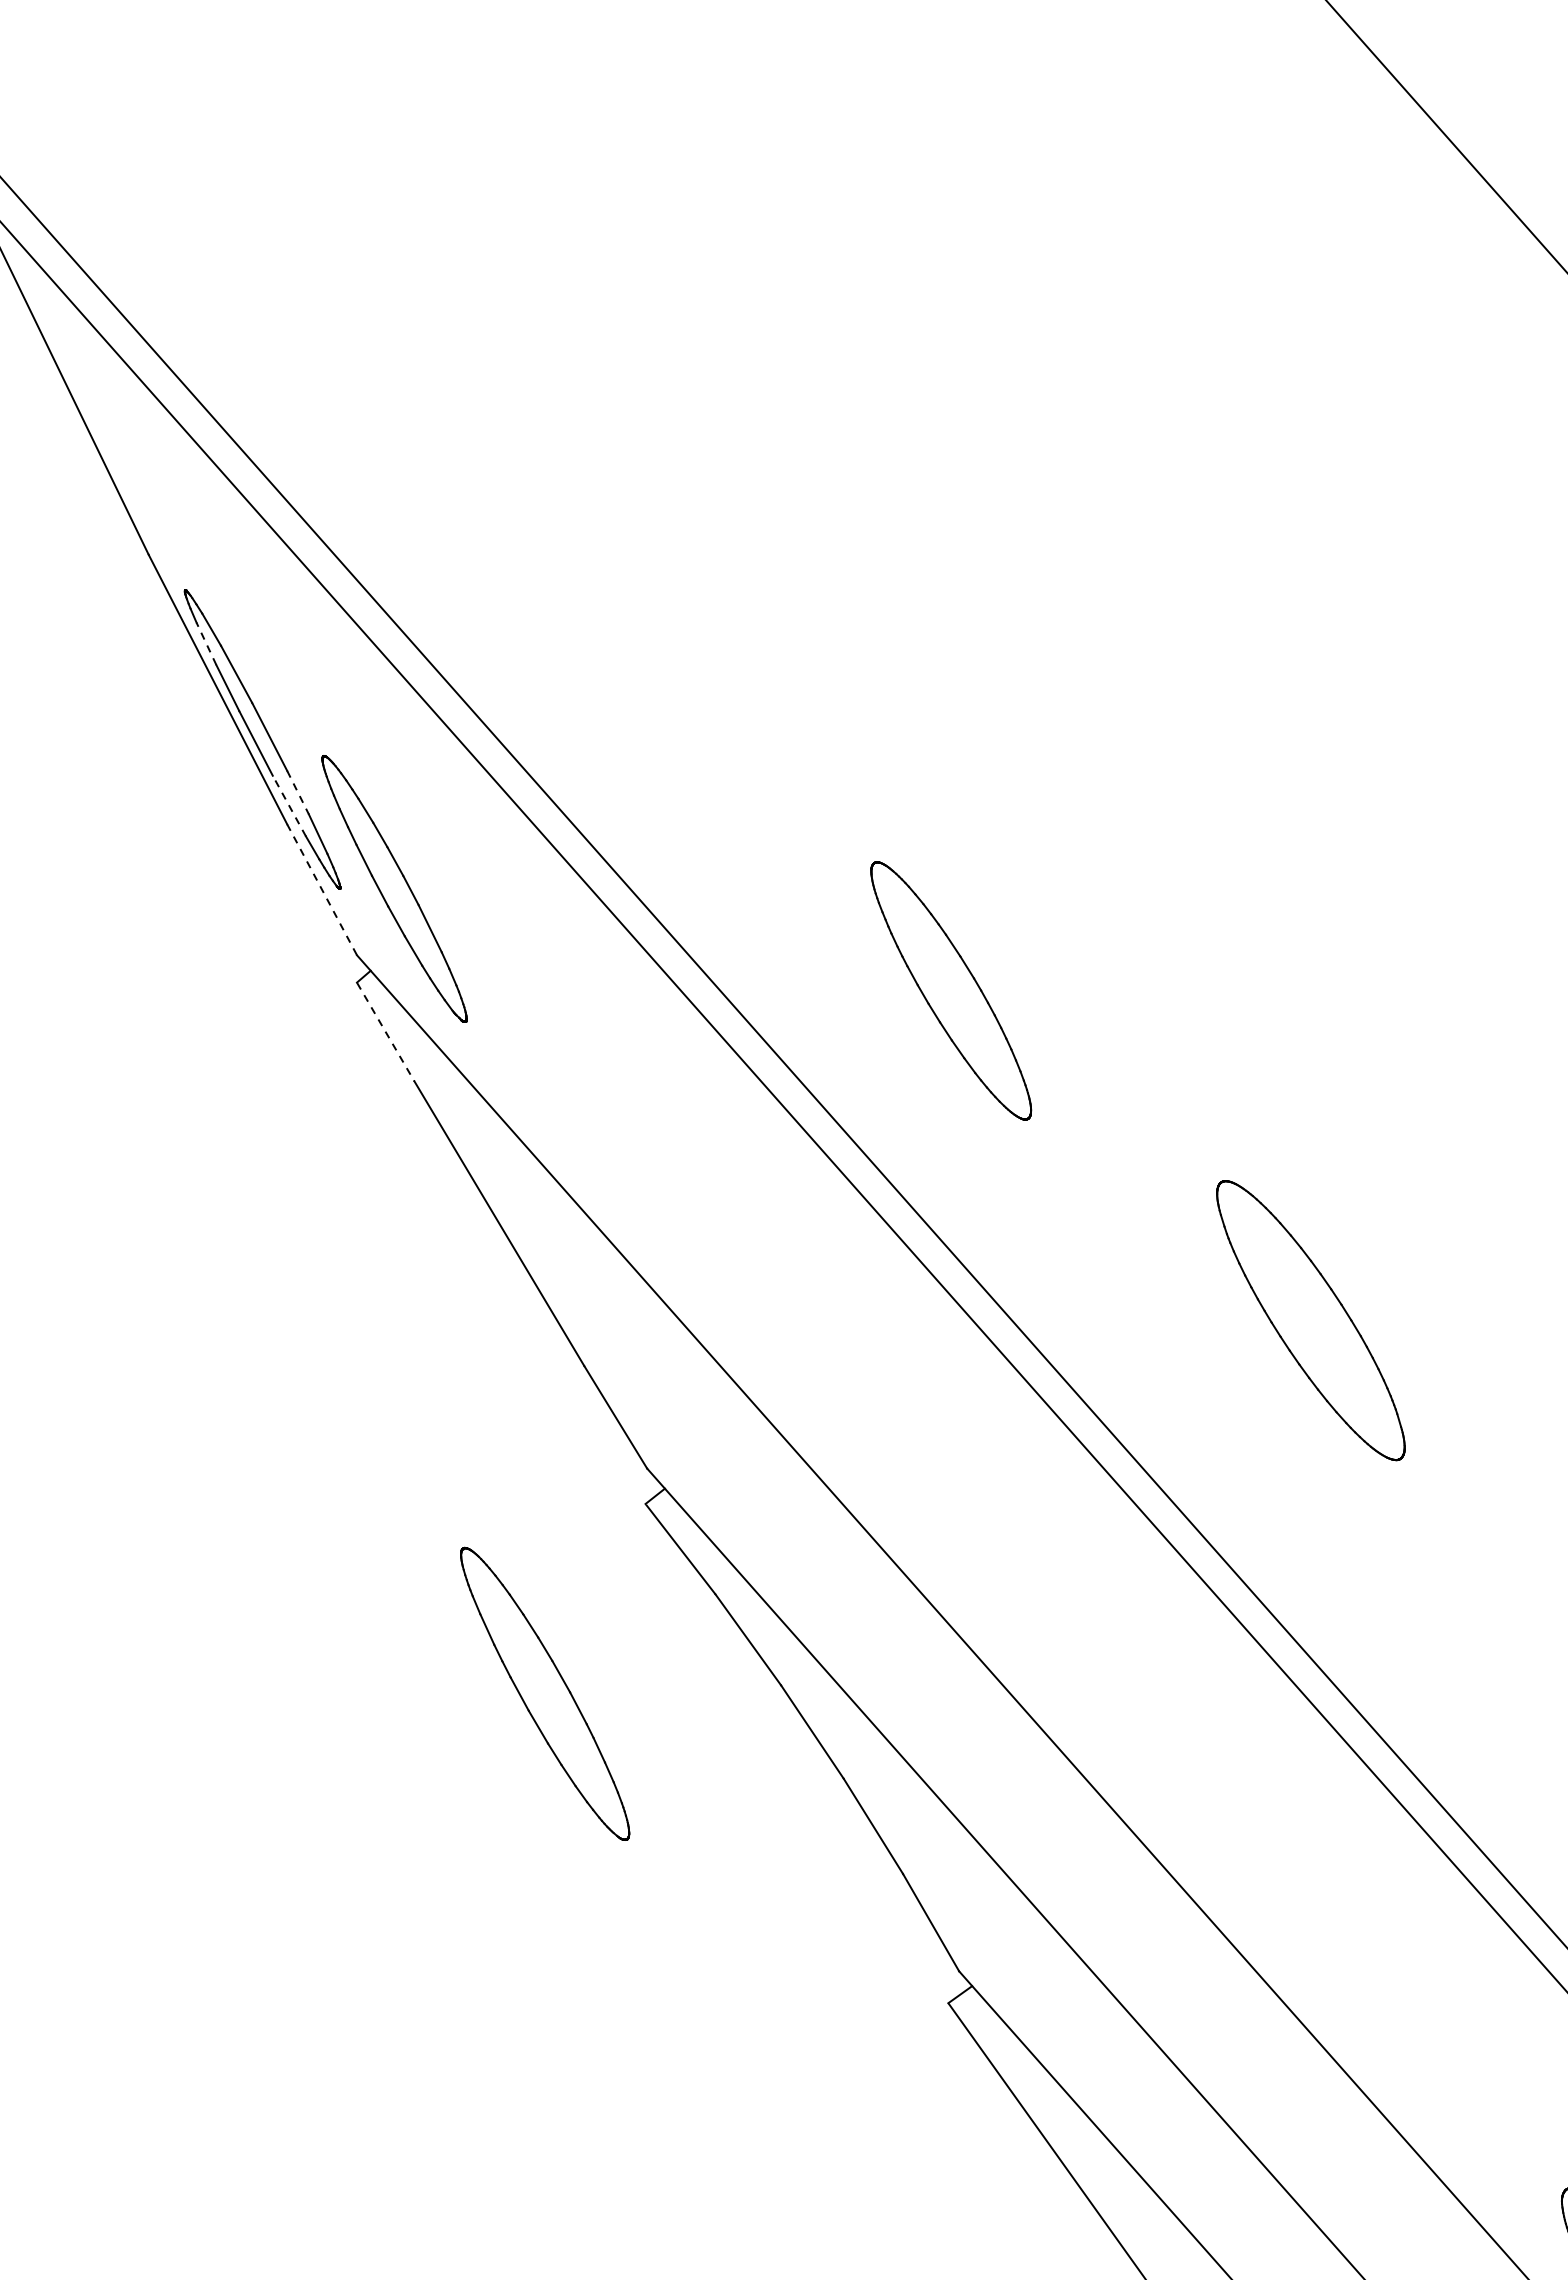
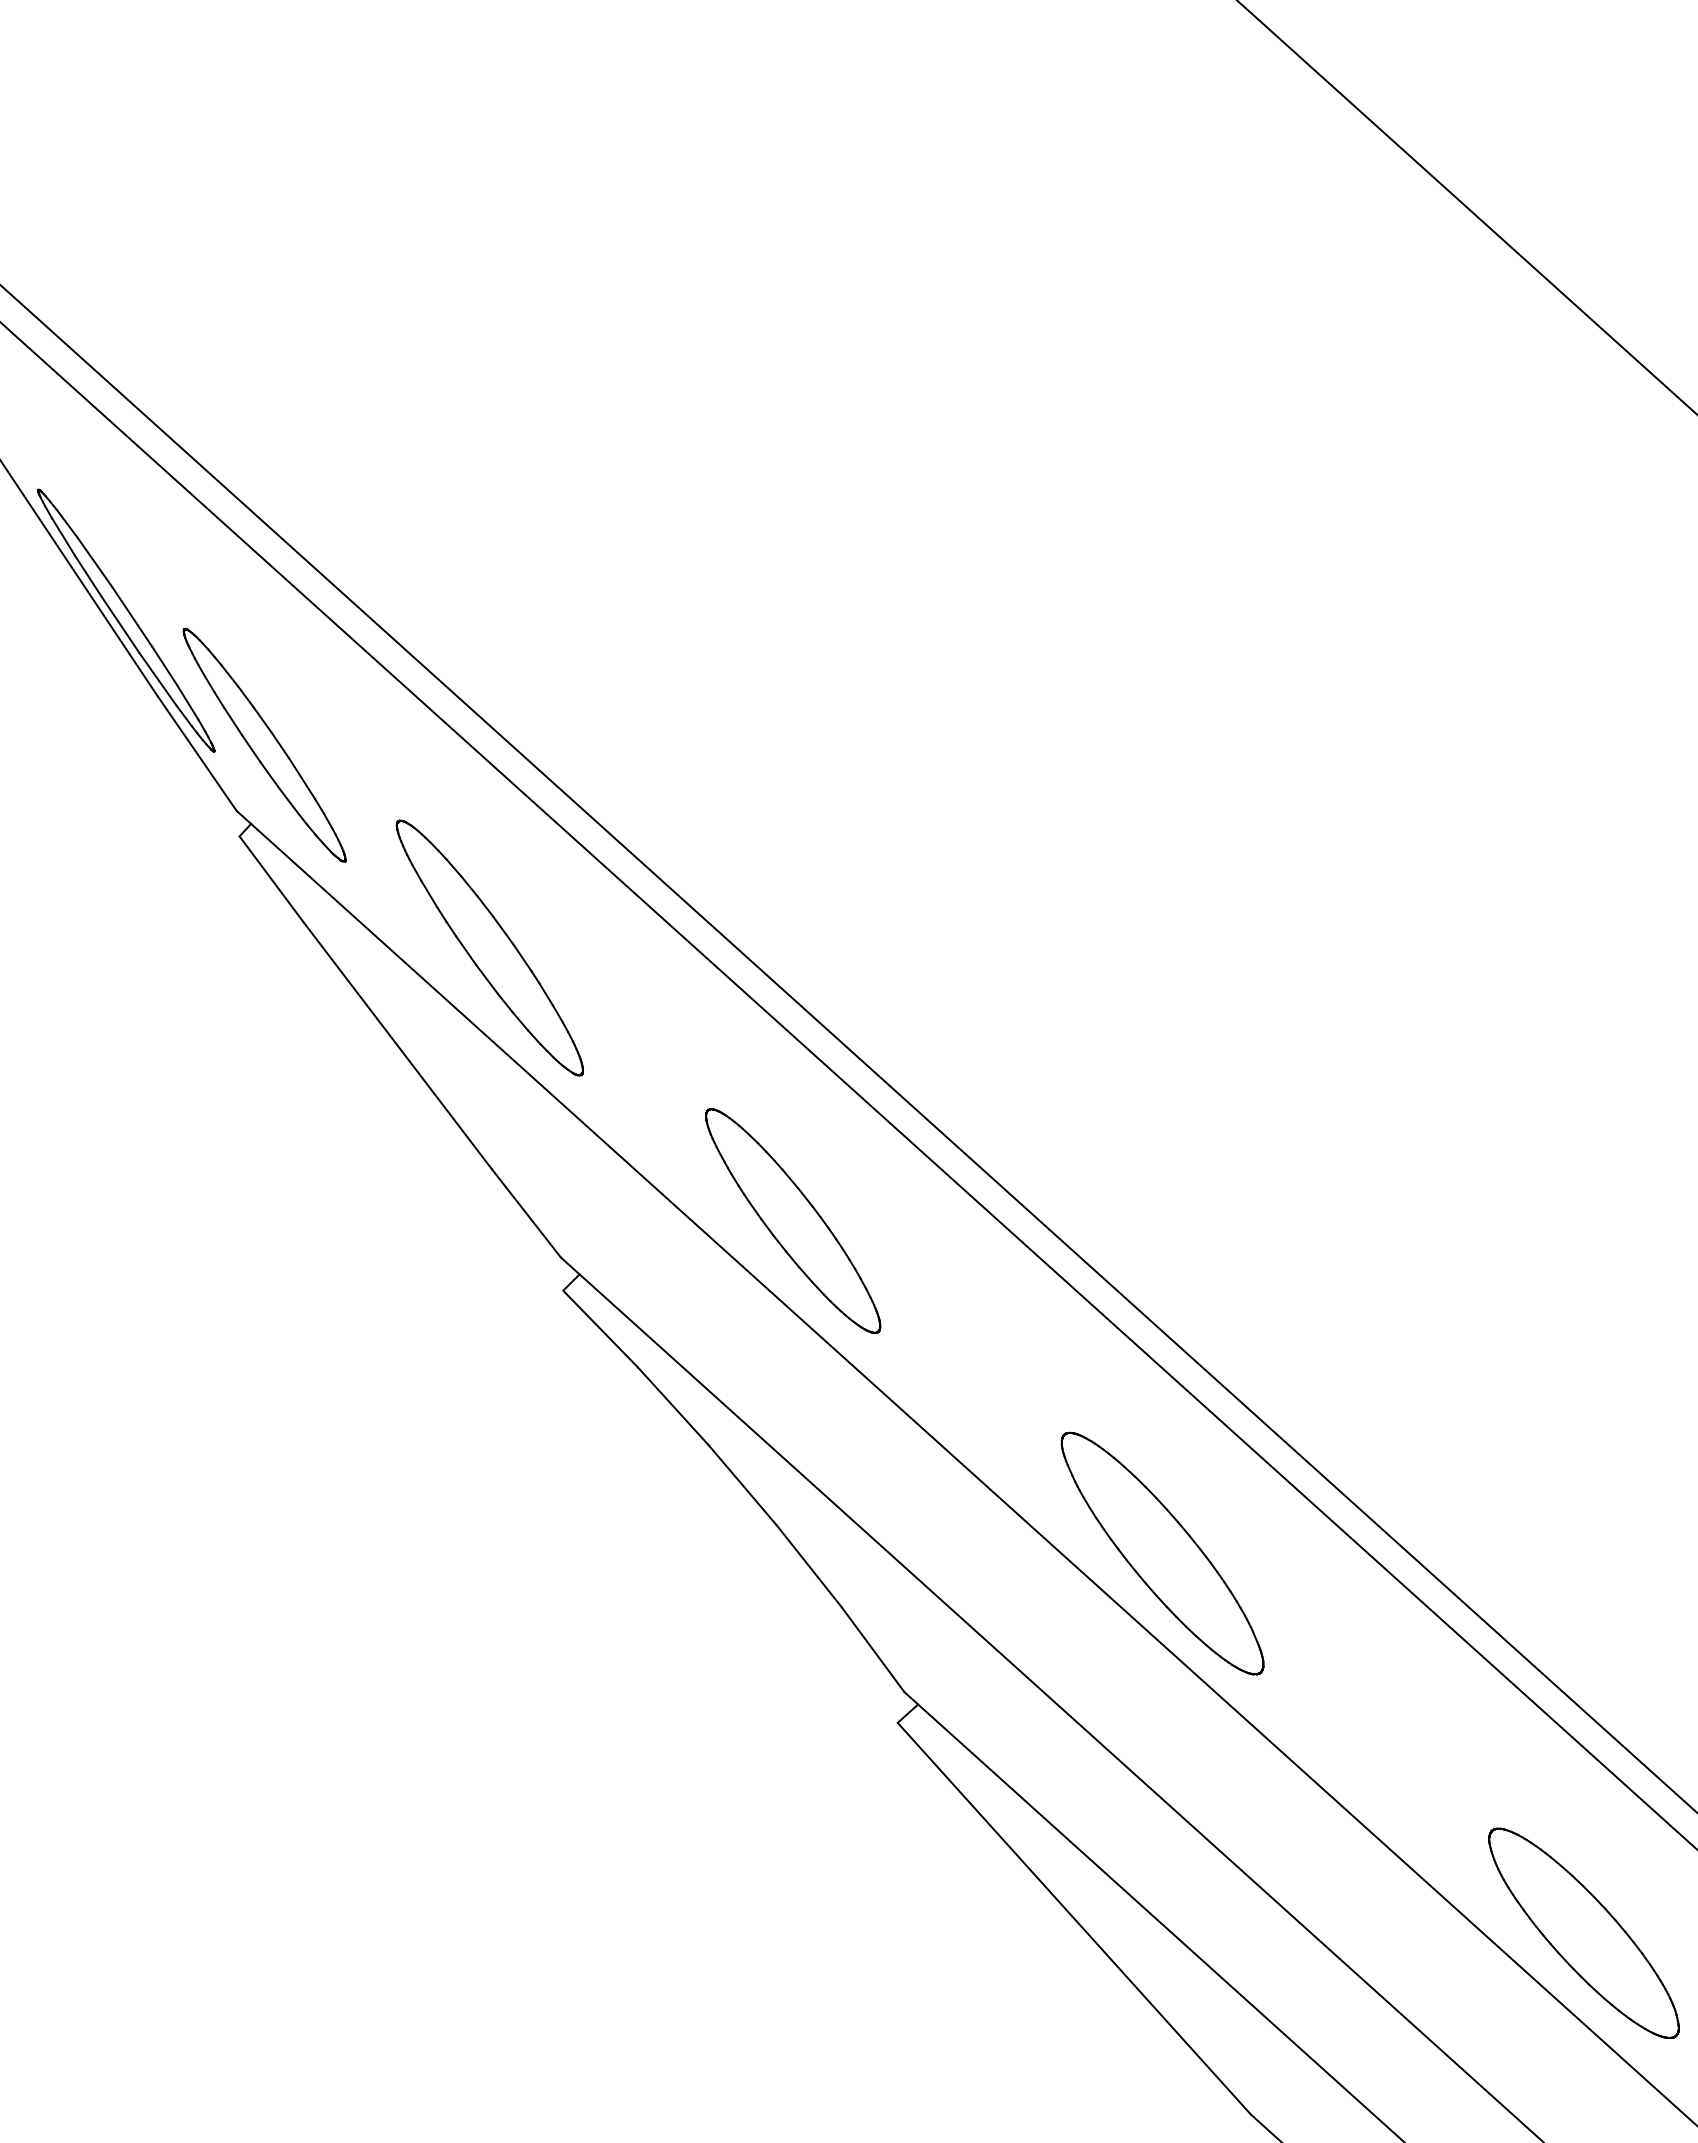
line: (206, 644) -> (63, 537), dashed -> solid
line: (297, 792) -> (164, 665), dashed -> solid
line: (288, 805) -> (157, 678), dashed -> solid
line: (322, 889) -> (197, 753), dashed -> solid
part: (951, 991) -> (793, 1221), moved
line: (385, 1032) -> (271, 879), dashed -> solid
part: (1310, 1320) -> (1162, 1553), moved
part: (544, 1693) -> (489, 947), moved

